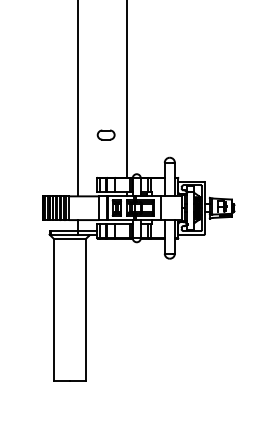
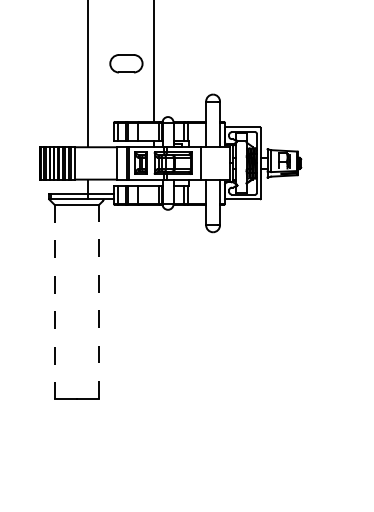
part: (105, 134) -> (125, 62), size x1.4
line: (86, 309) -> (99, 301), solid -> dashed
line: (53, 310) -> (54, 302), solid -> dashed

